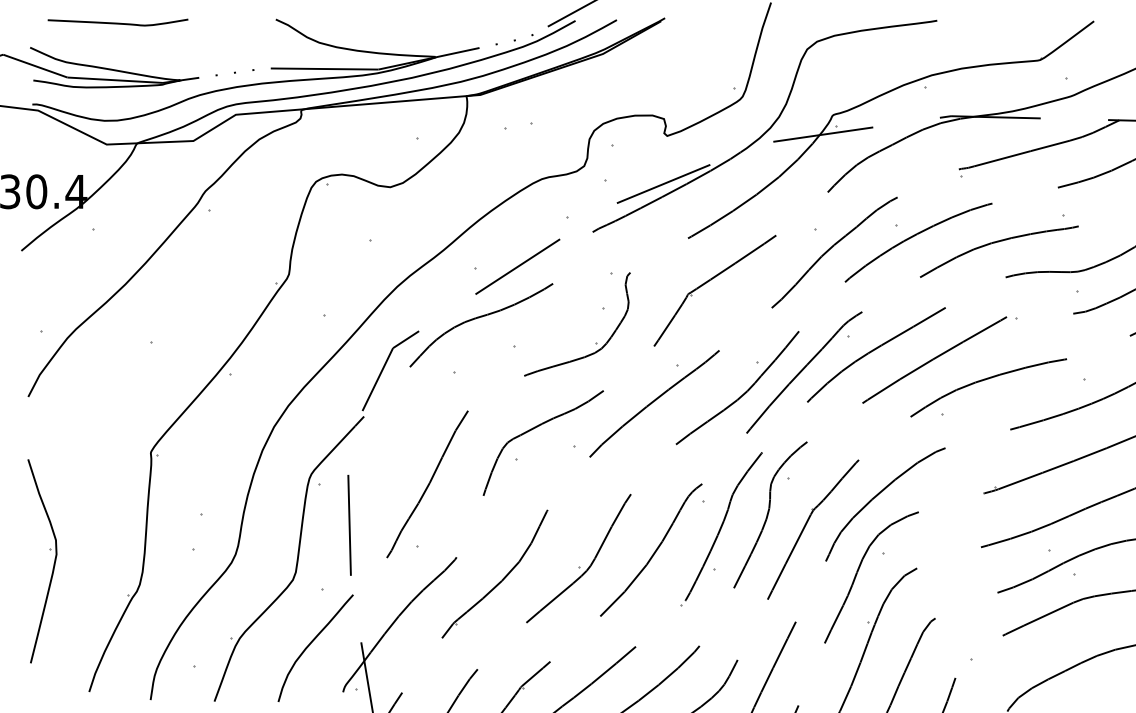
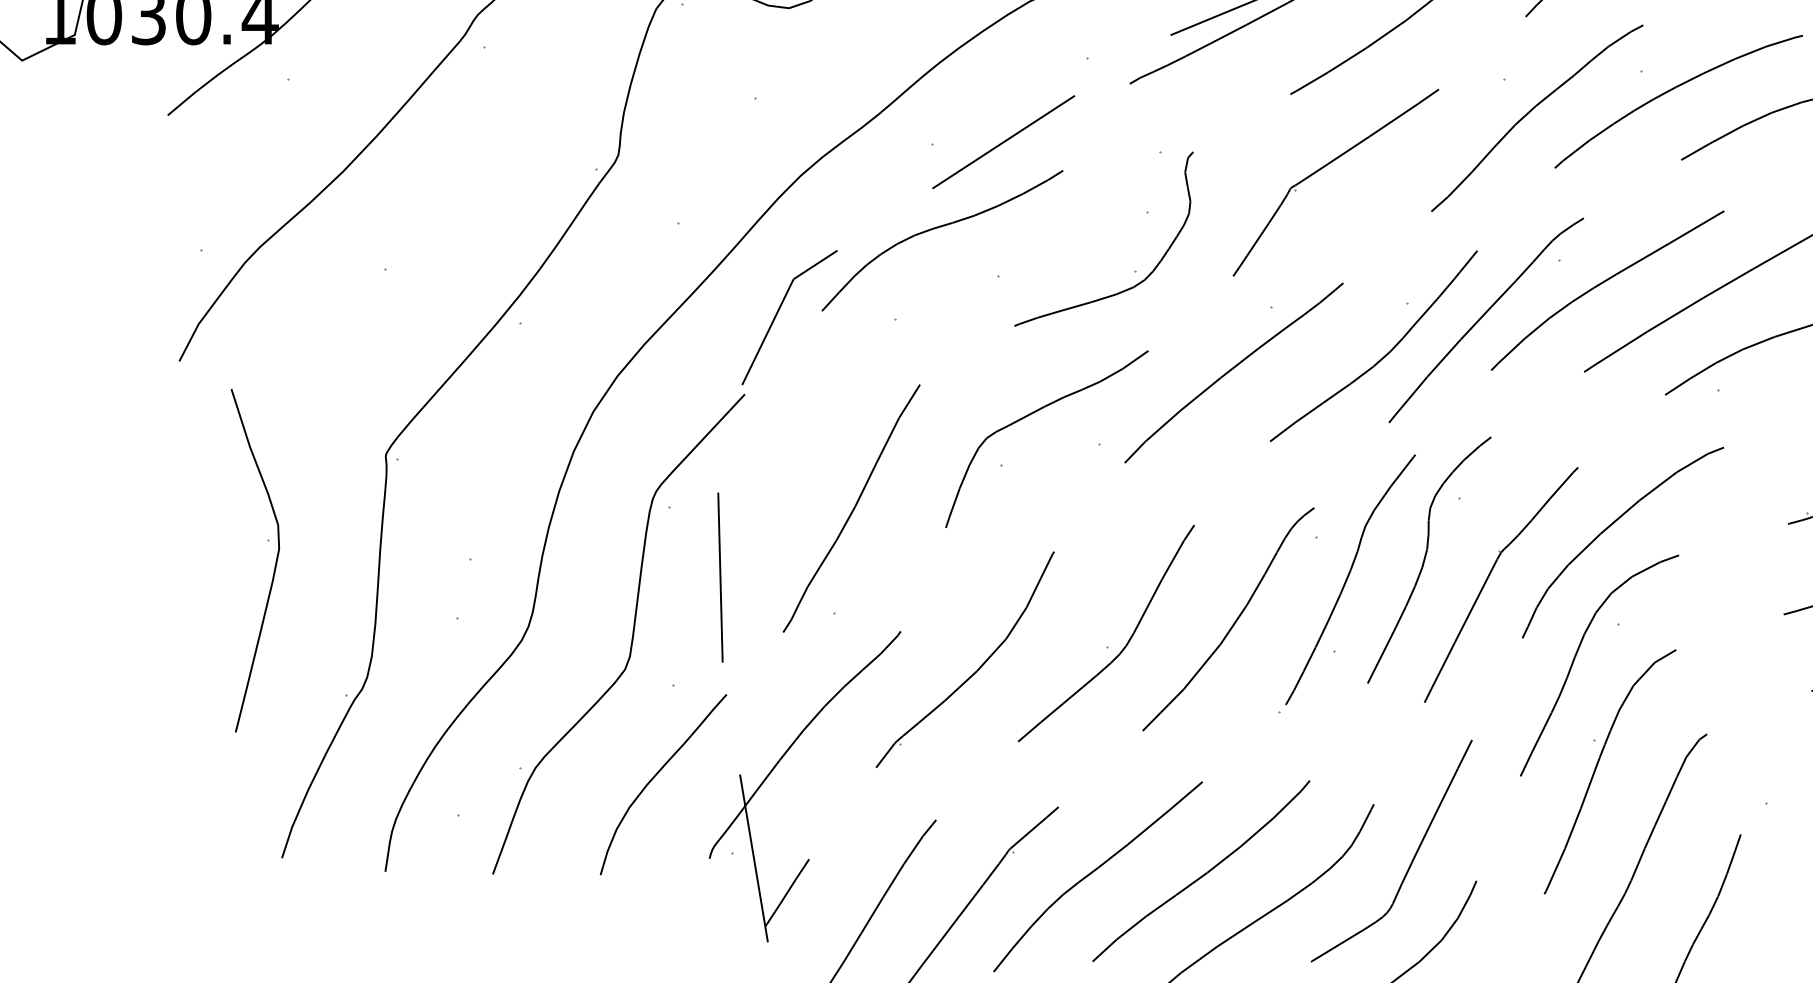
part: (53, 563) -> (274, 564), moved

